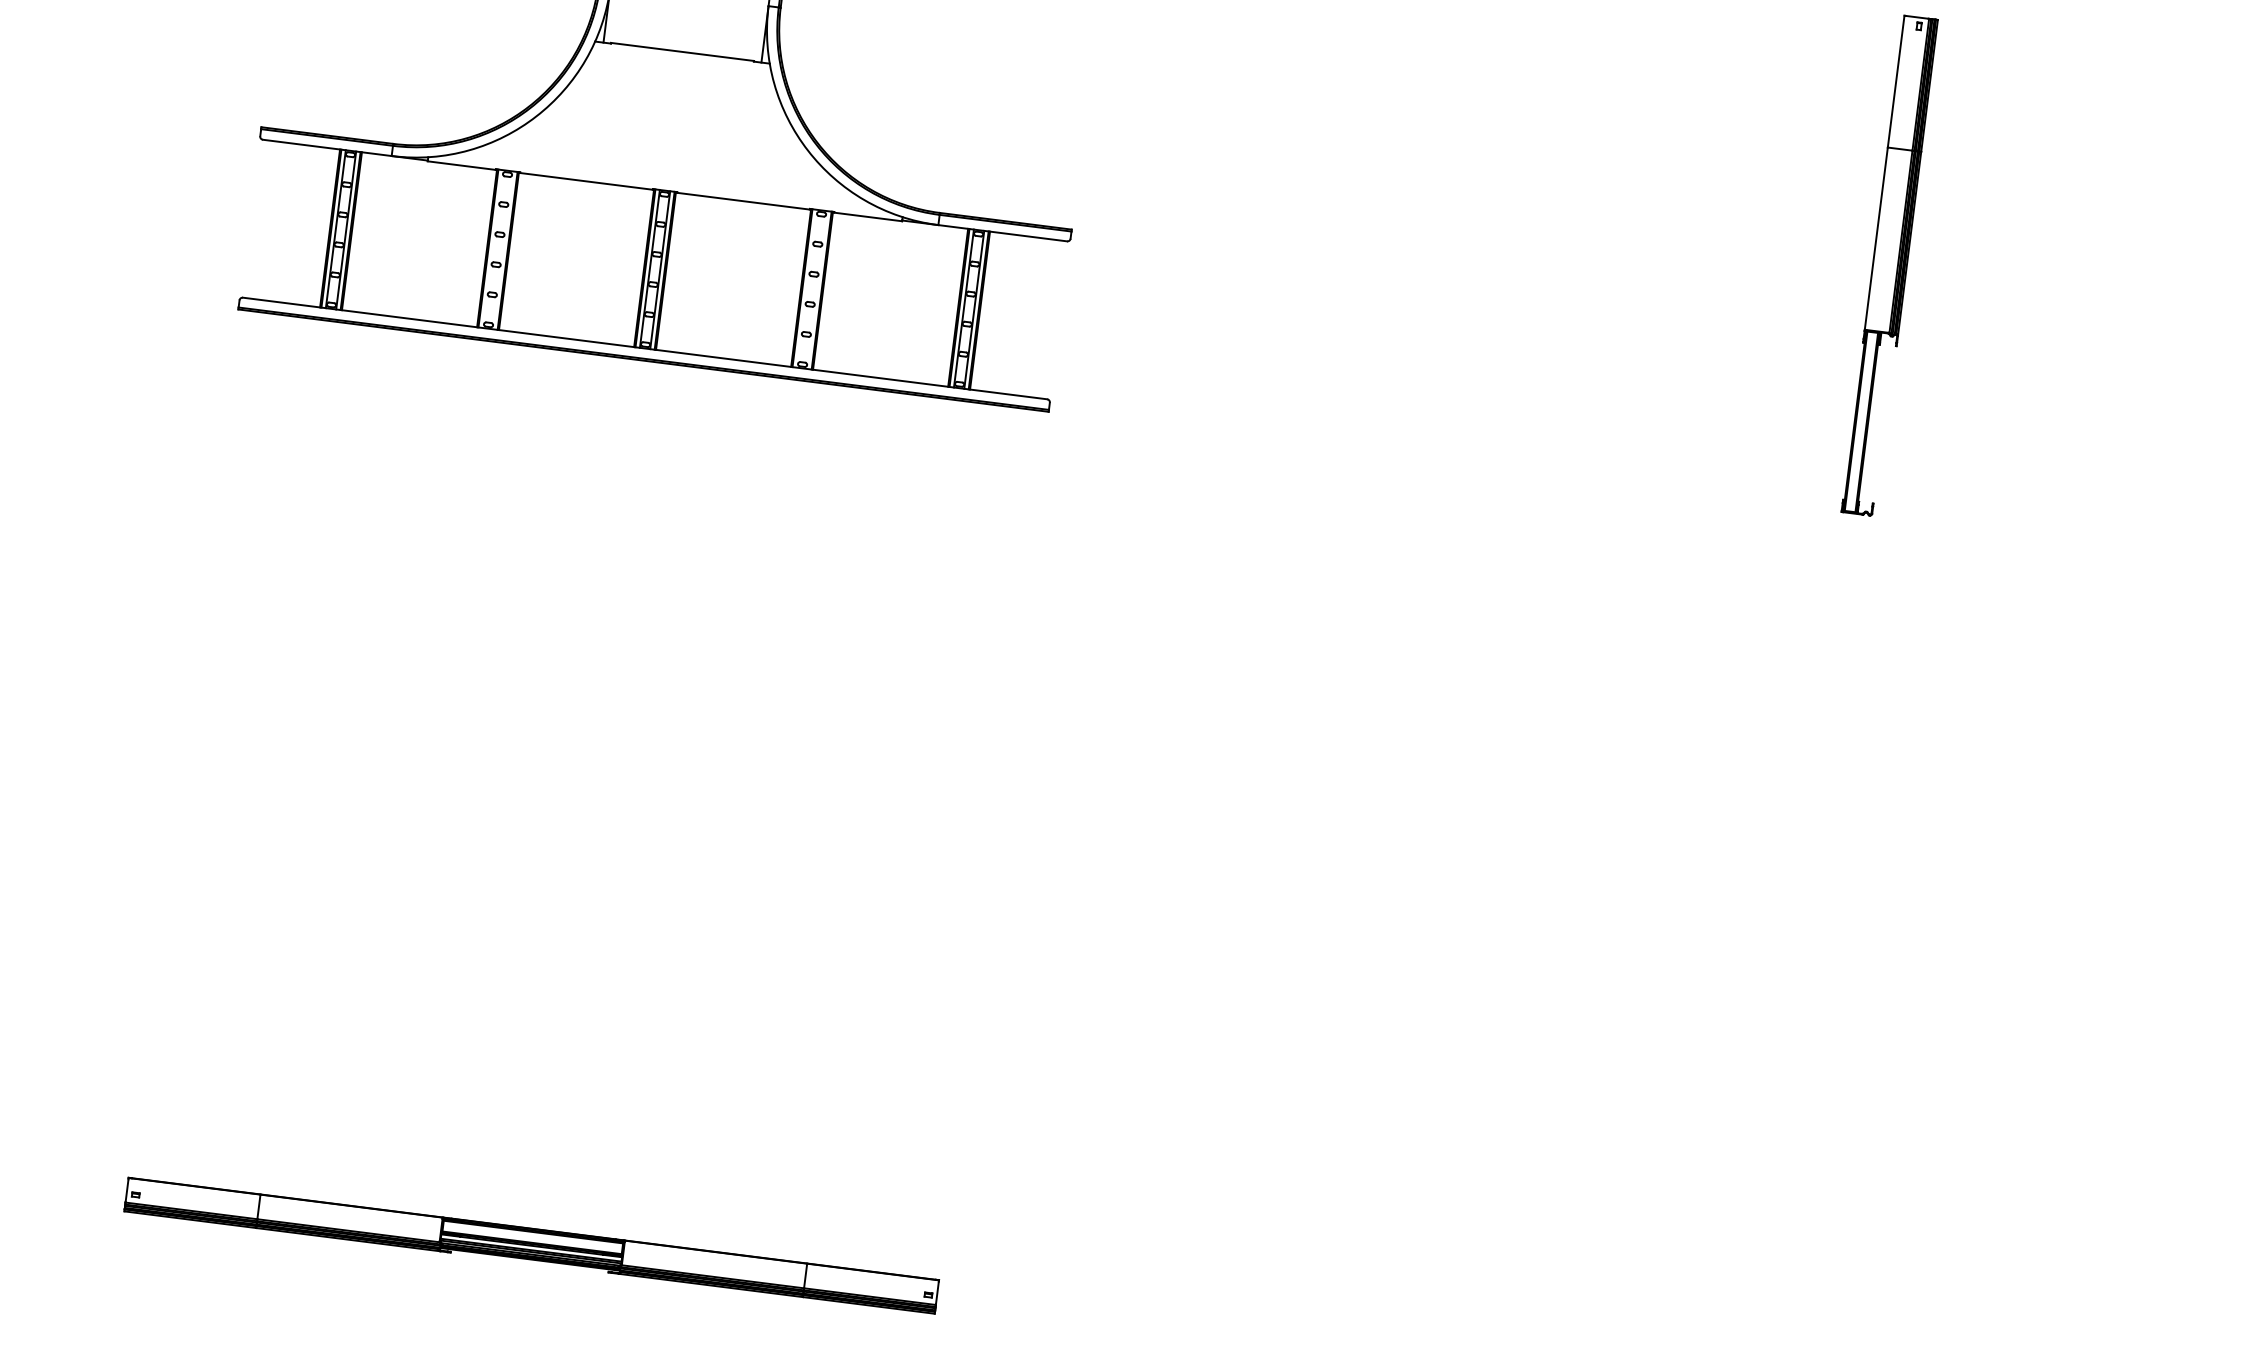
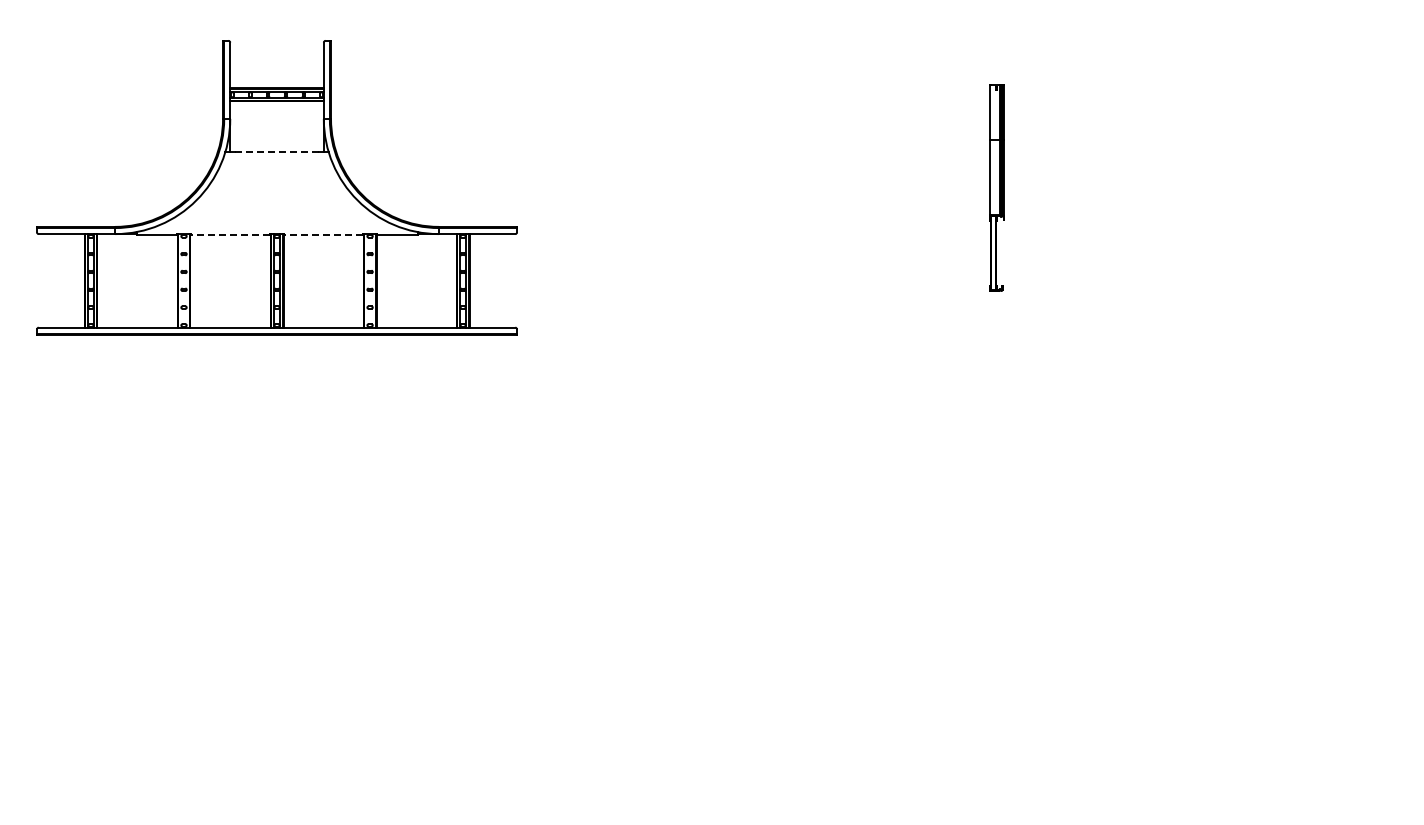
line: (681, 51) -> (276, 151), solid -> dashed
line: (586, 181) -> (230, 234), solid -> dashed
line: (743, 201) -> (323, 234), solid -> dashed
part: (1889, 265) -> (996, 187), size x0.7

